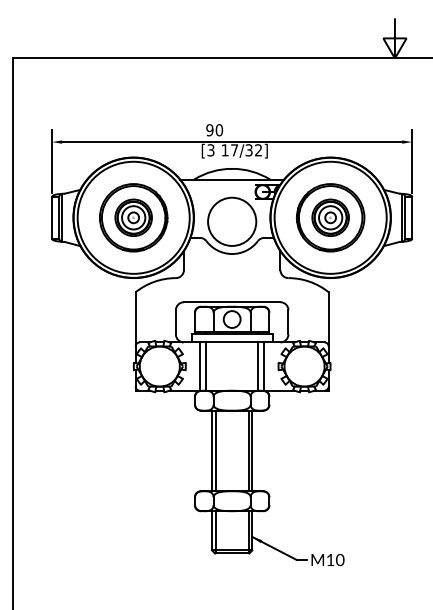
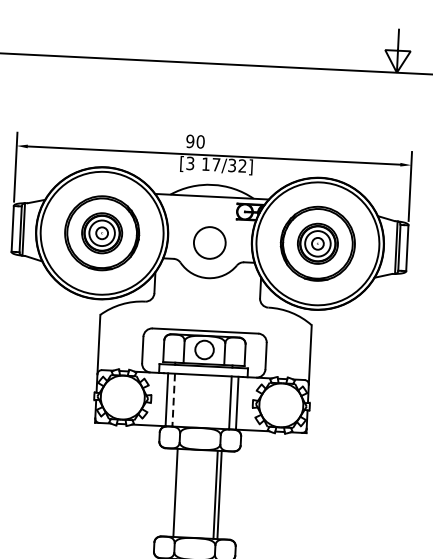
circle: (232, 221) -> (210, 242), size x0.6
line: (206, 367) -> (173, 401), solid -> dashed
line: (215, 450) -> (179, 492), removed

